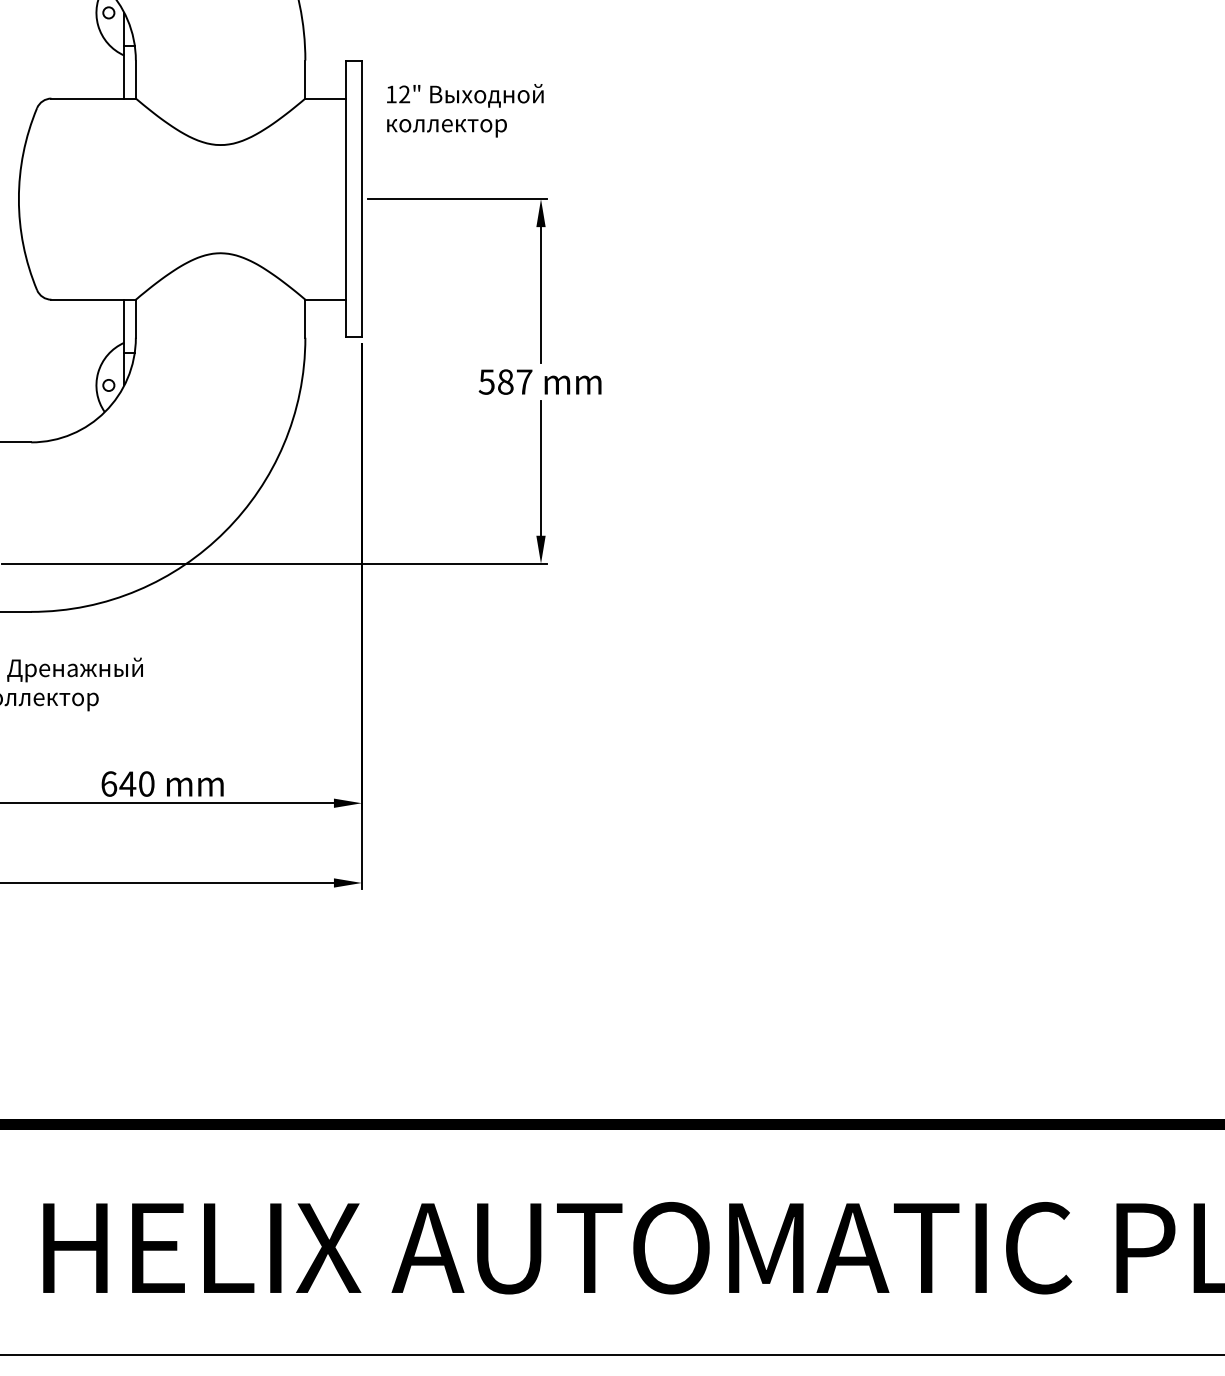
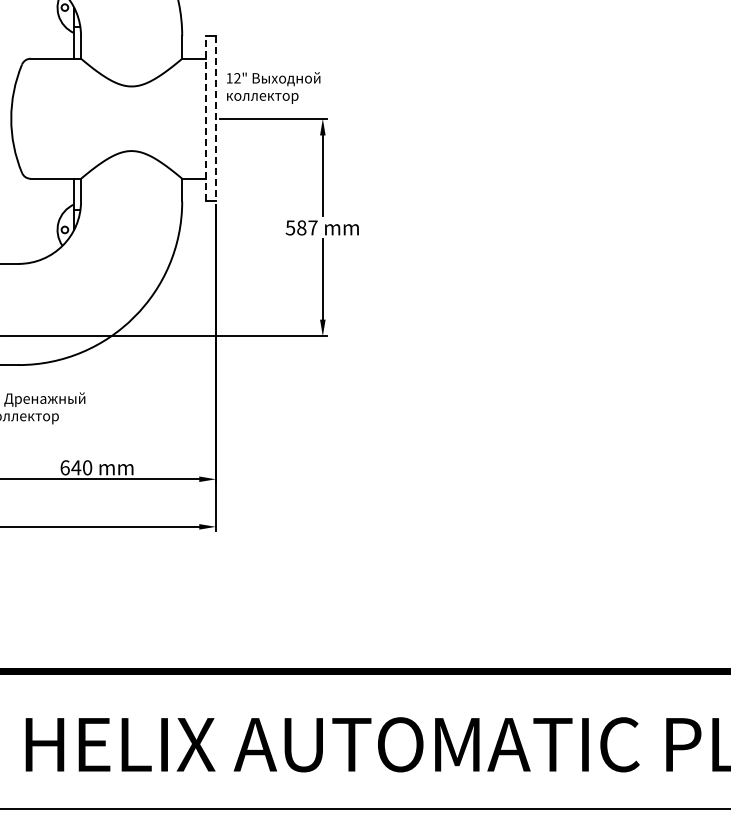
text: (465, 109) -> (273, 87), moved
line: (346, 198) -> (206, 118), solid -> dashed
line: (361, 200) -> (215, 119), solid -> dashed

